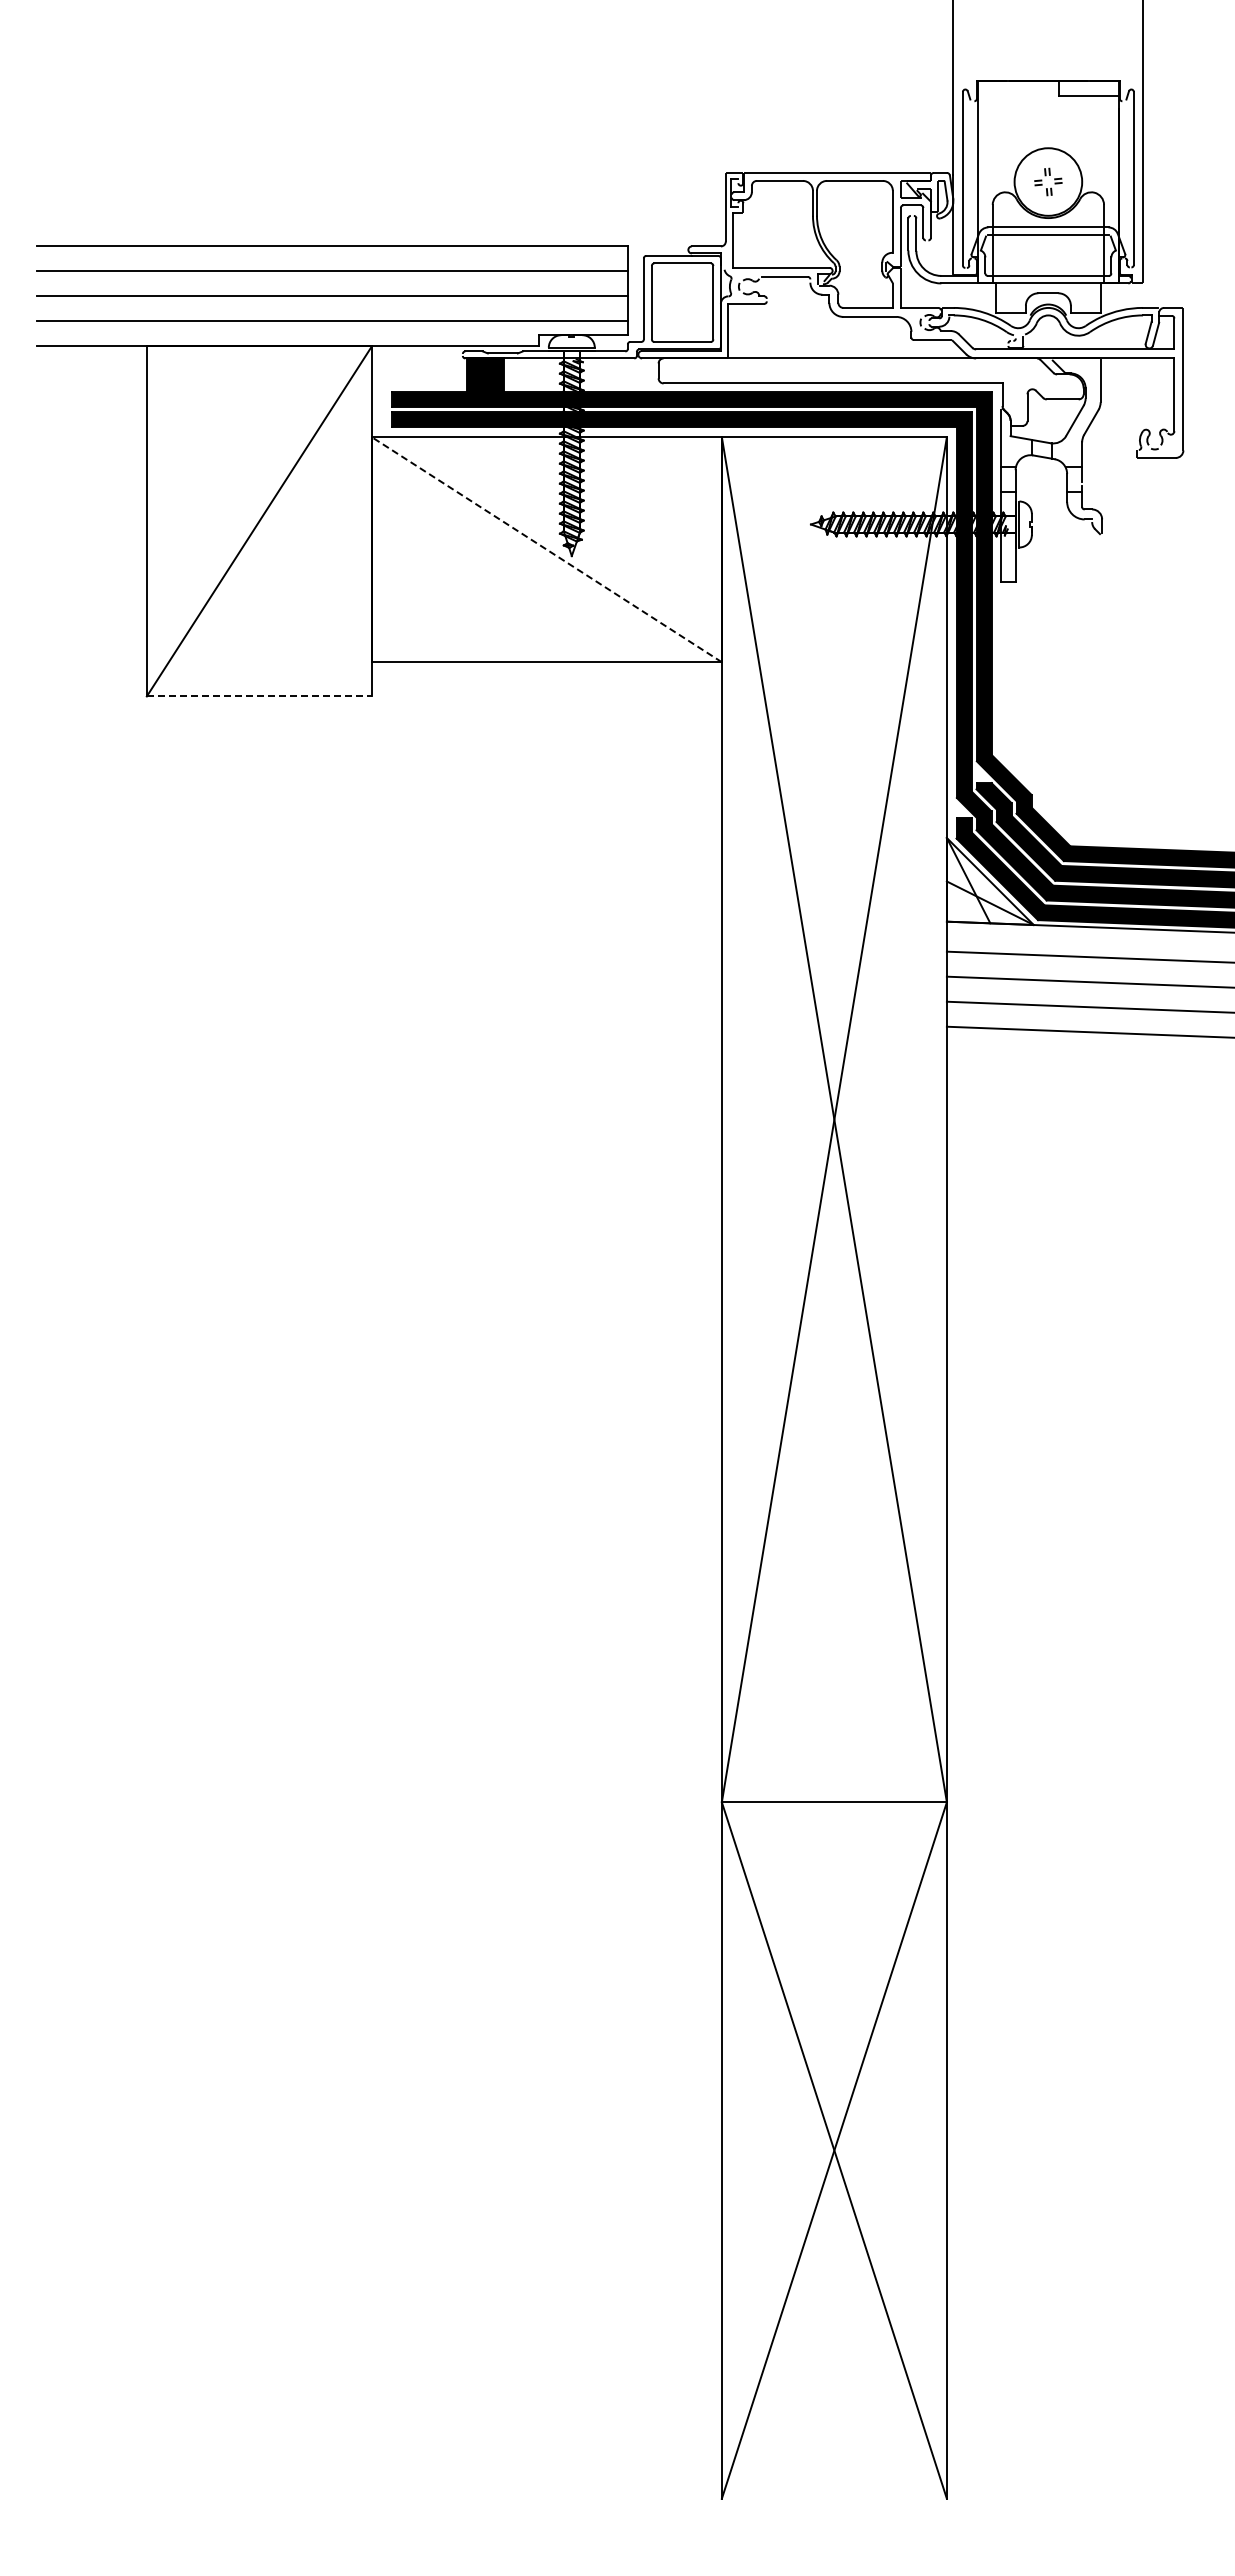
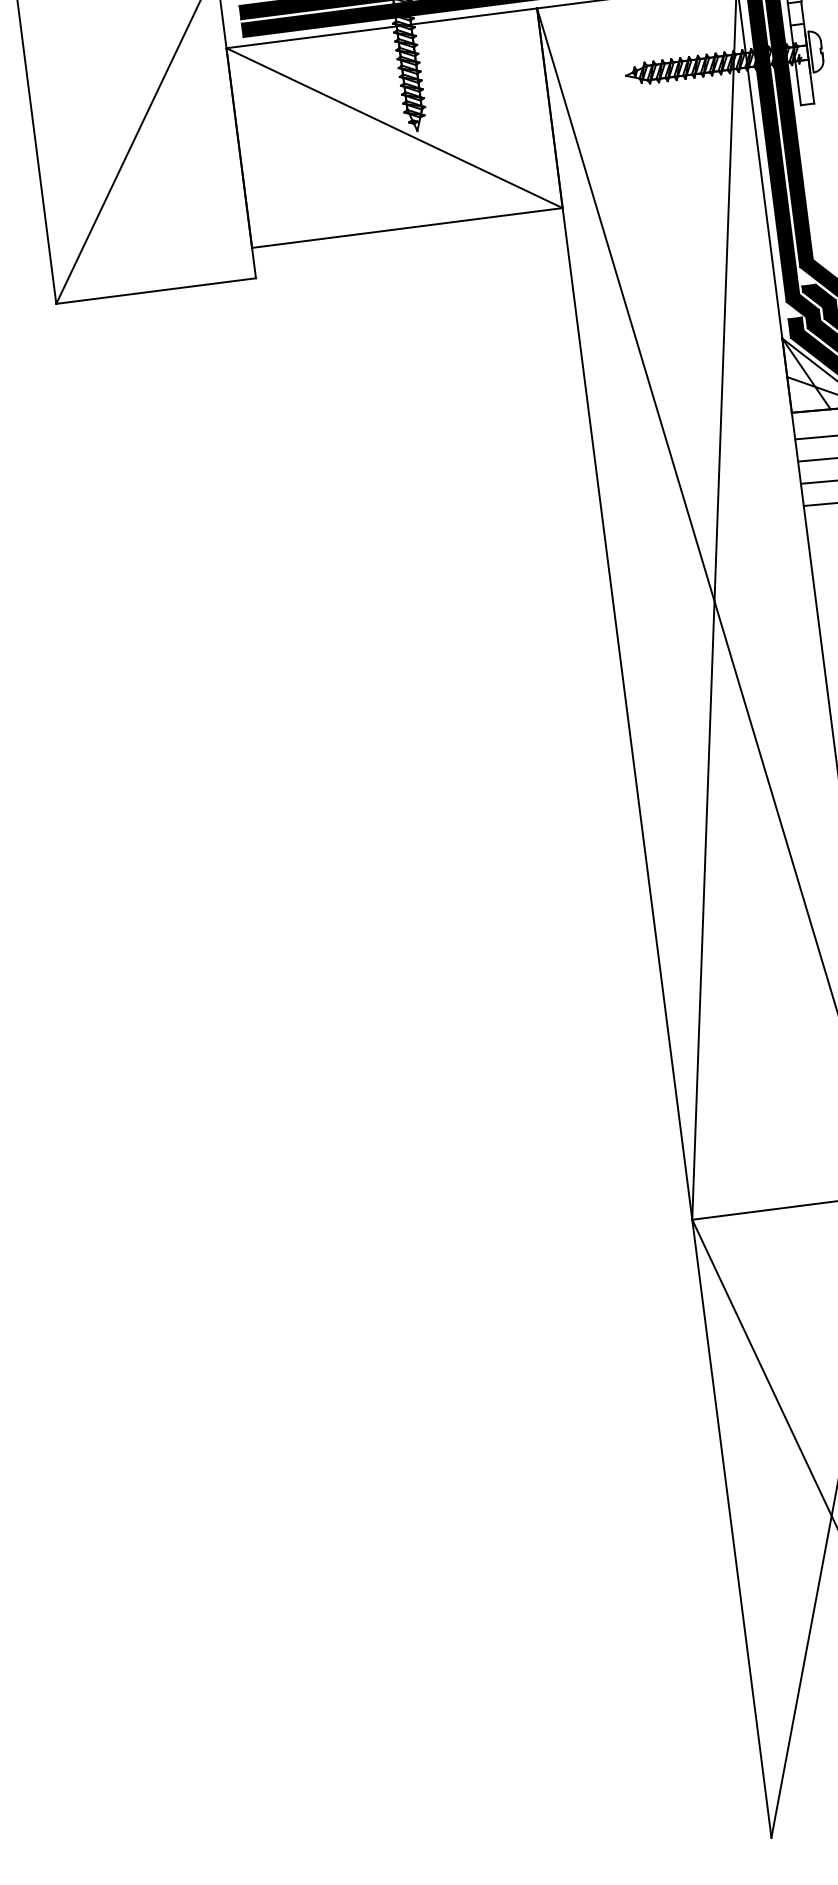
line: (546, 549) -> (394, 128), dashed -> solid
line: (259, 696) -> (156, 291), dashed -> solid

